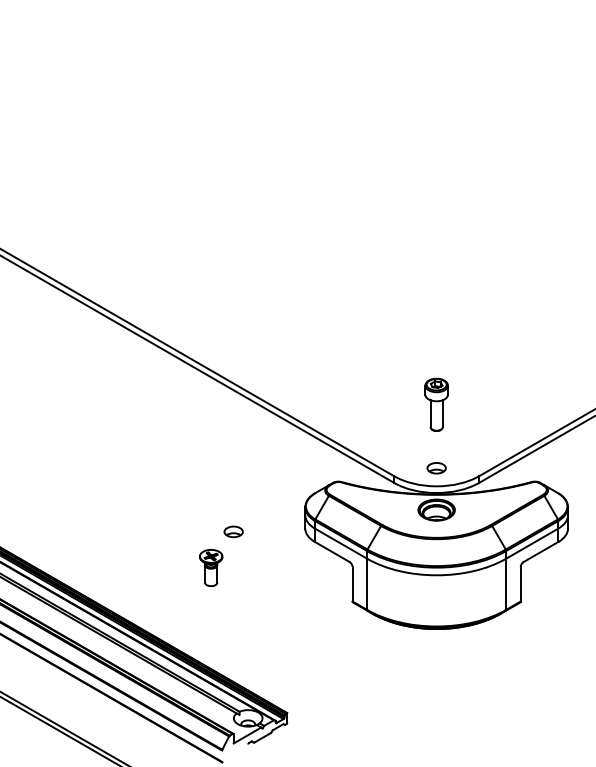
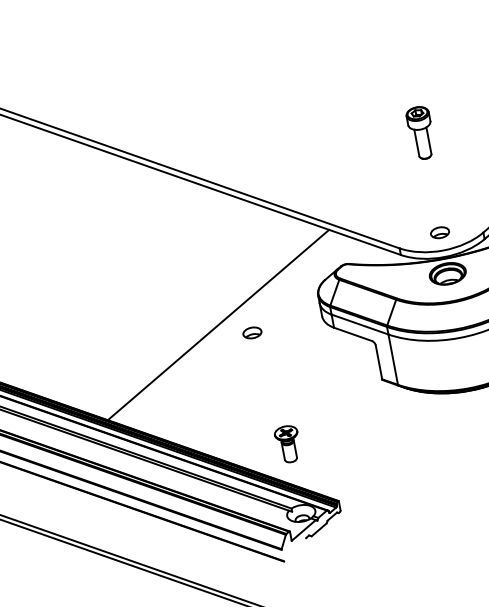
part: (436, 404) -> (421, 132), moved
line: (201, 517) -> (218, 324), added
part: (211, 567) -> (288, 443), moved

